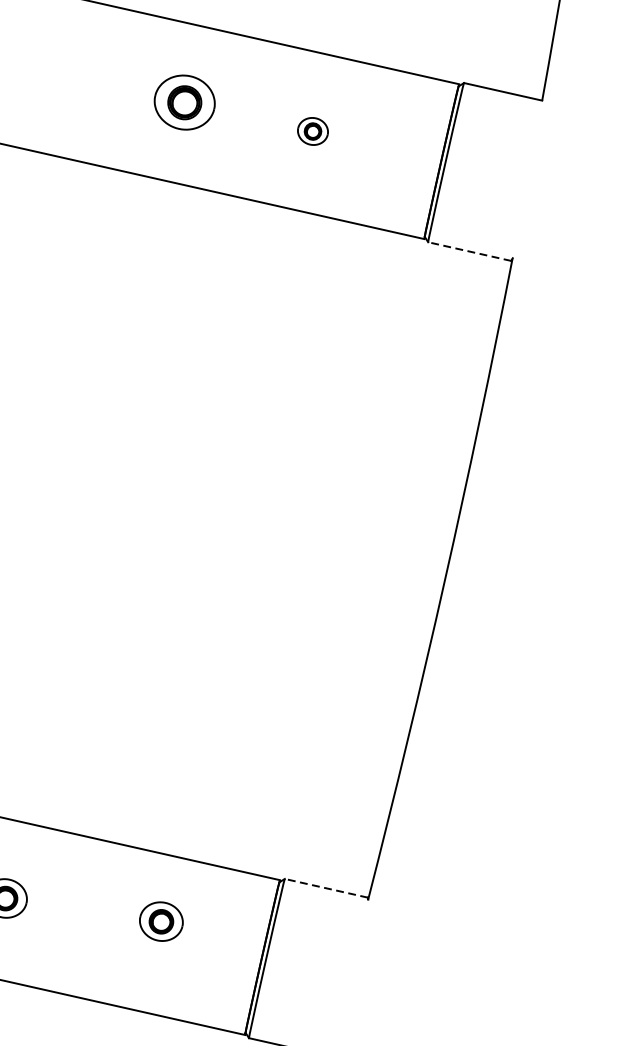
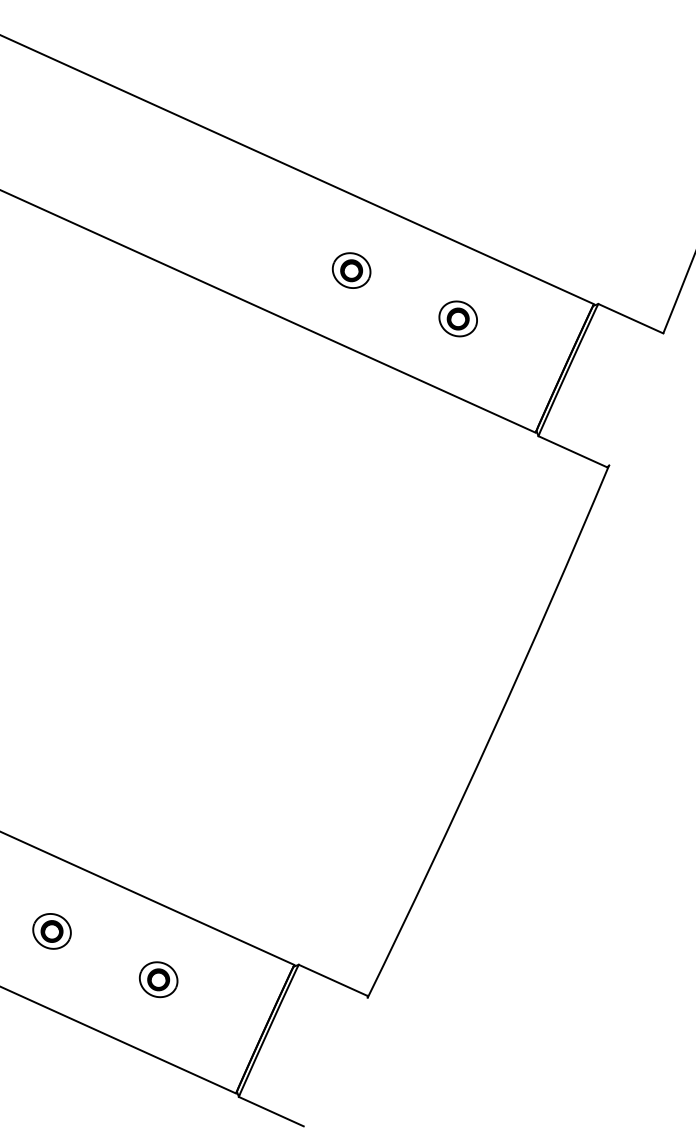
part: (184, 102) -> (351, 270), size x0.71
part: (312, 131) -> (457, 318), size x1.43
line: (470, 251) -> (573, 451), dashed -> solid
line: (326, 888) -> (333, 980), dashed -> solid
part: (161, 921) -> (158, 979), moved

